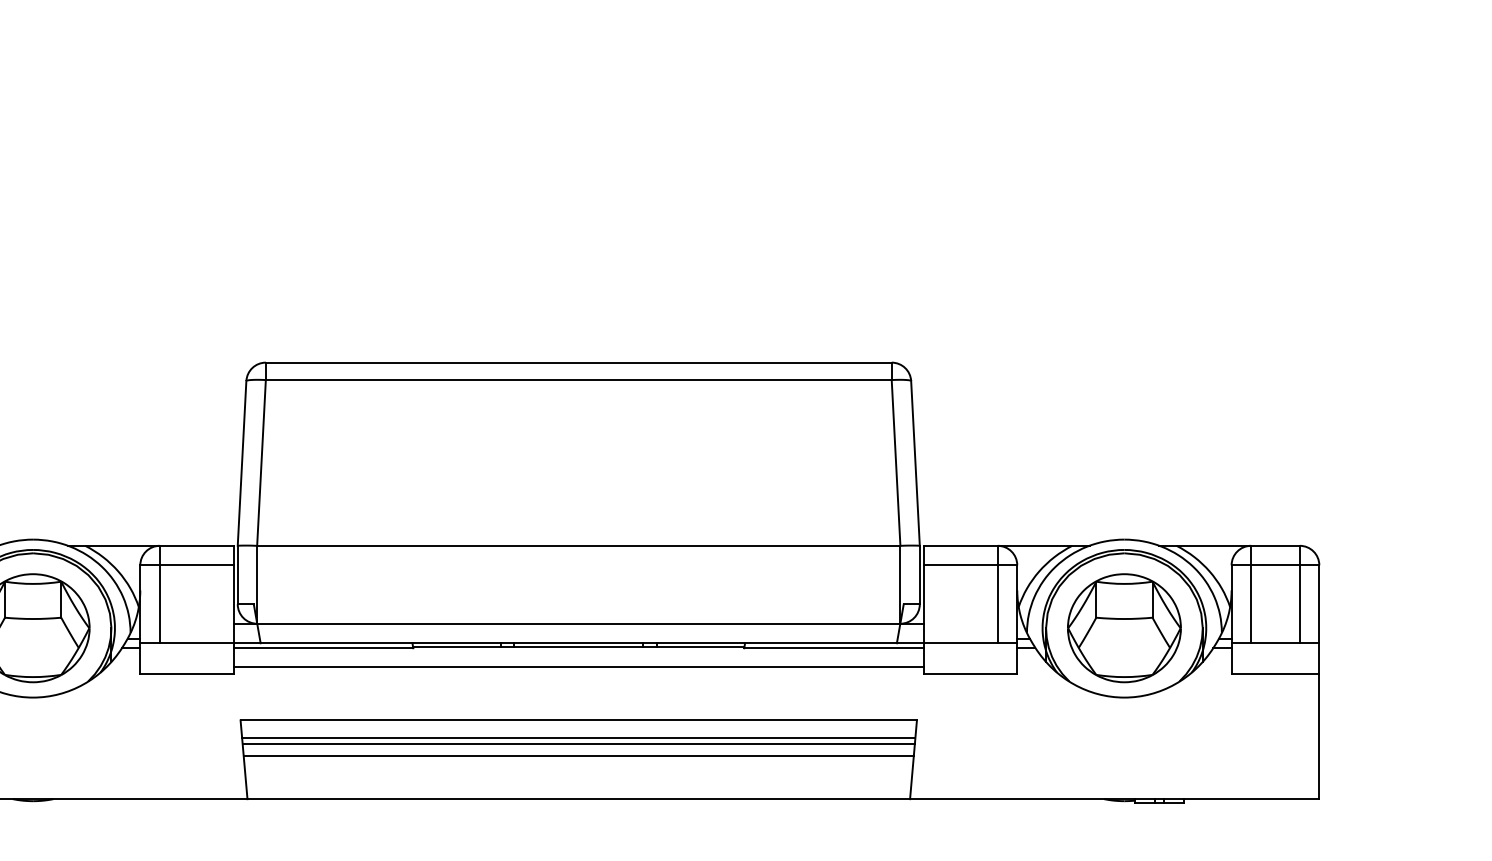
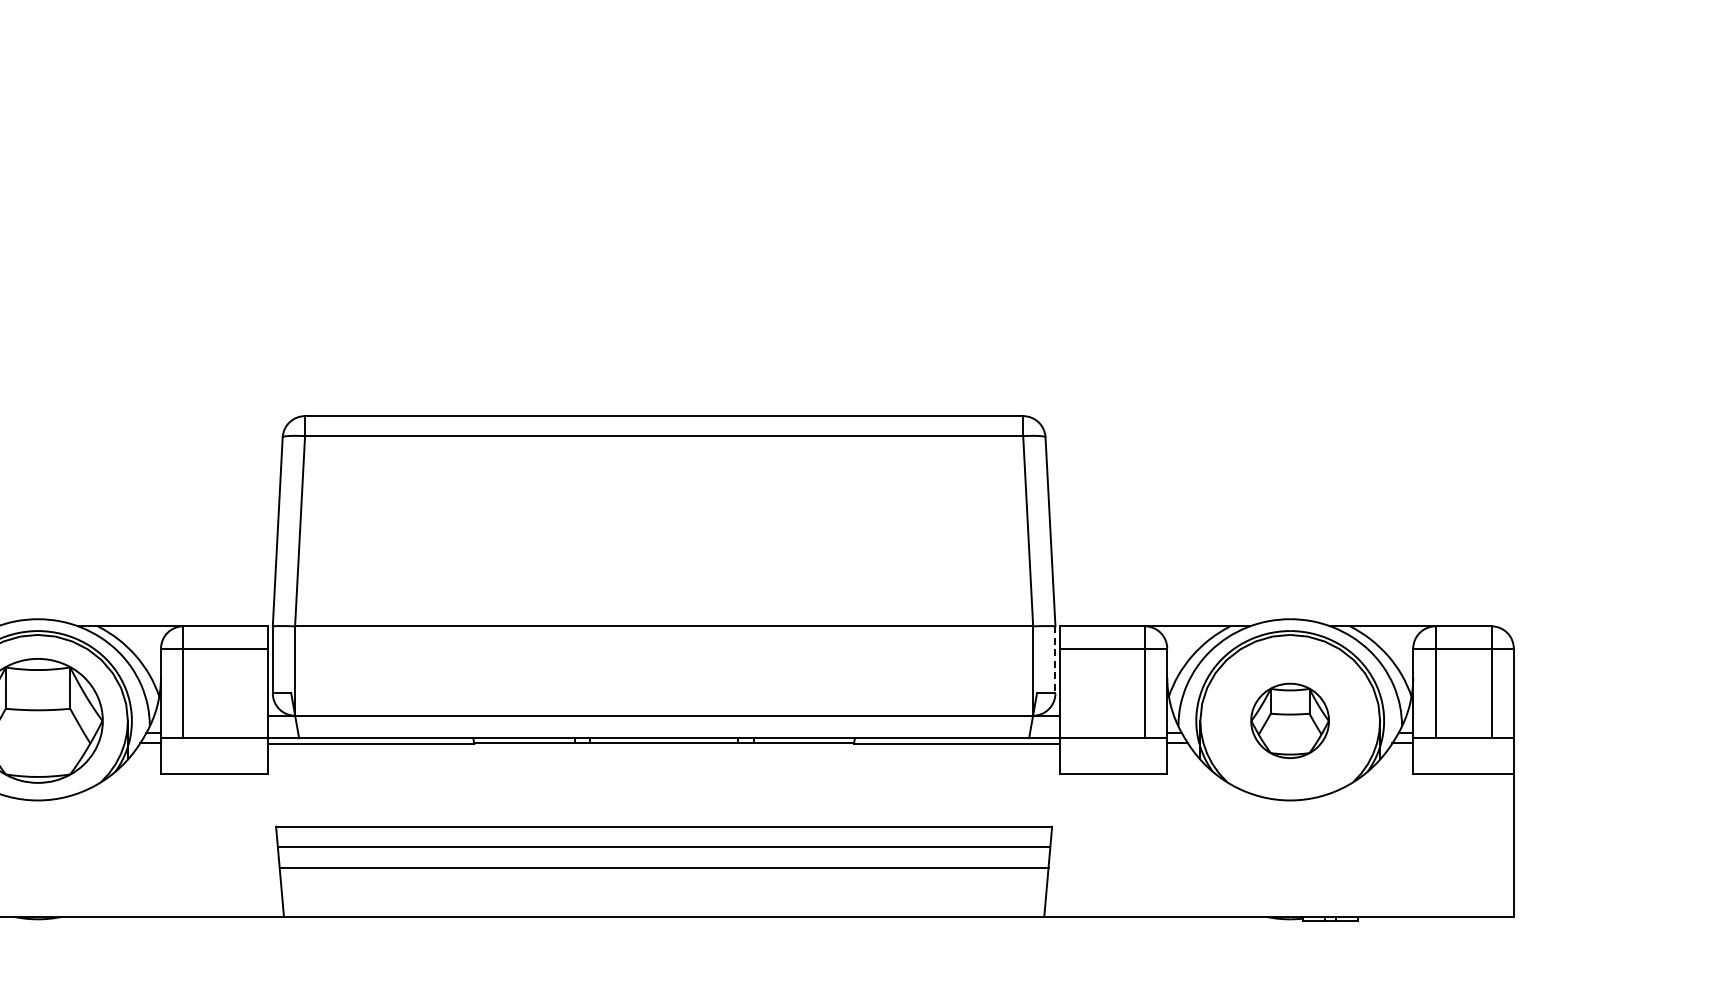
line: (919, 574) -> (1055, 659), solid -> dashed
part: (1123, 627) -> (1289, 720), size x0.6
line: (578, 666) -> (663, 764), removed
line: (578, 743) -> (663, 853), removed

